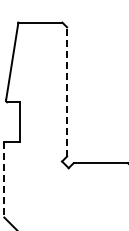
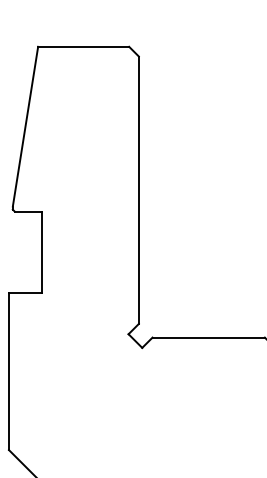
line: (67, 91) -> (139, 189), dashed -> solid
line: (4, 179) -> (9, 371), dashed -> solid

